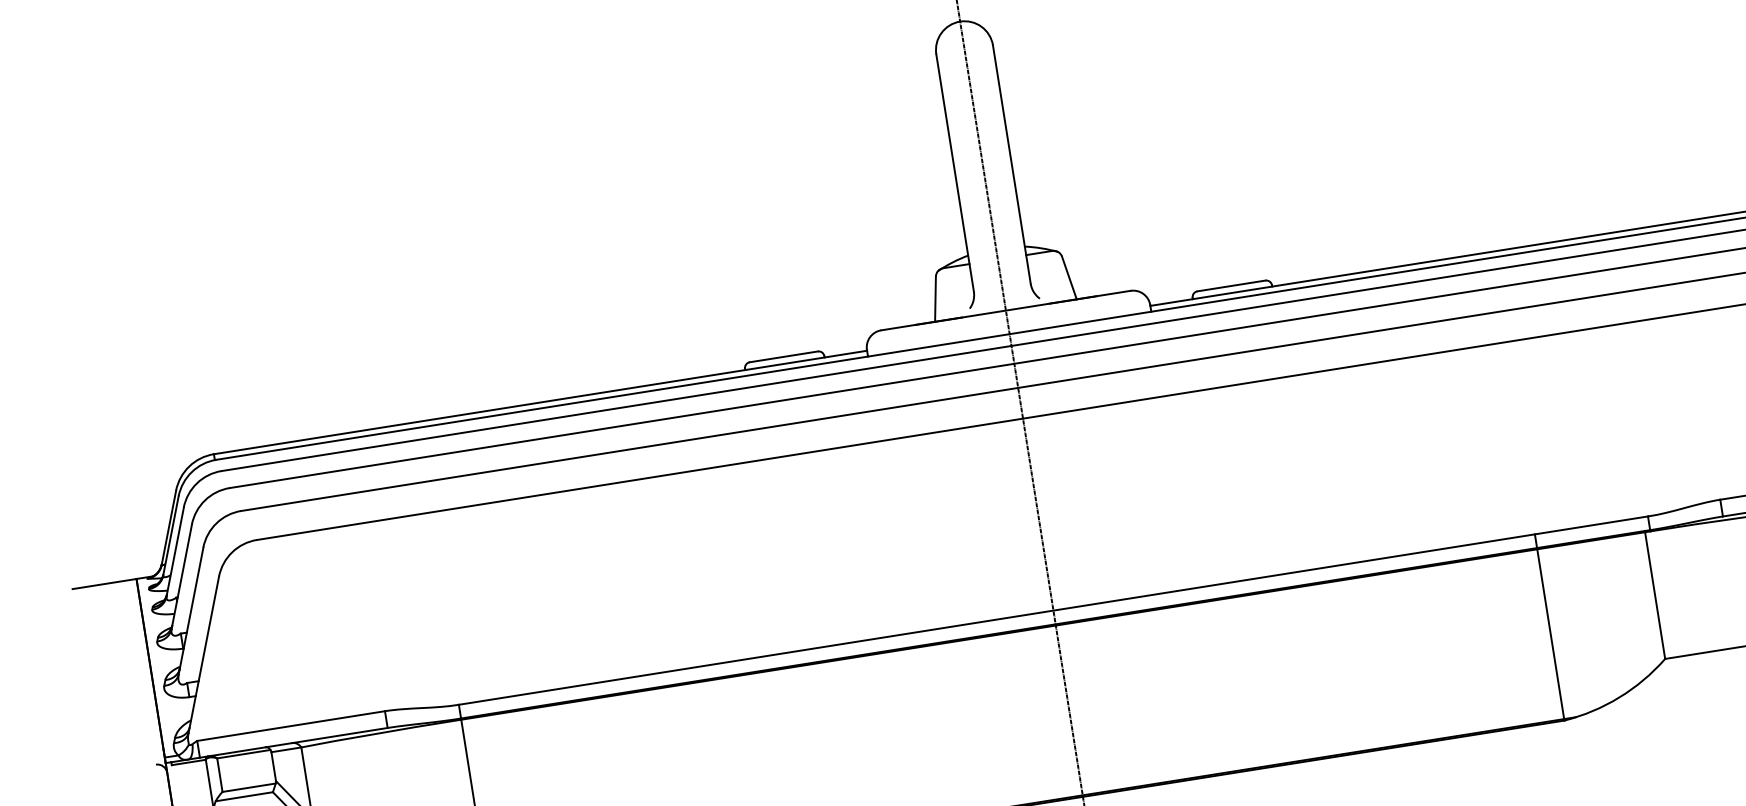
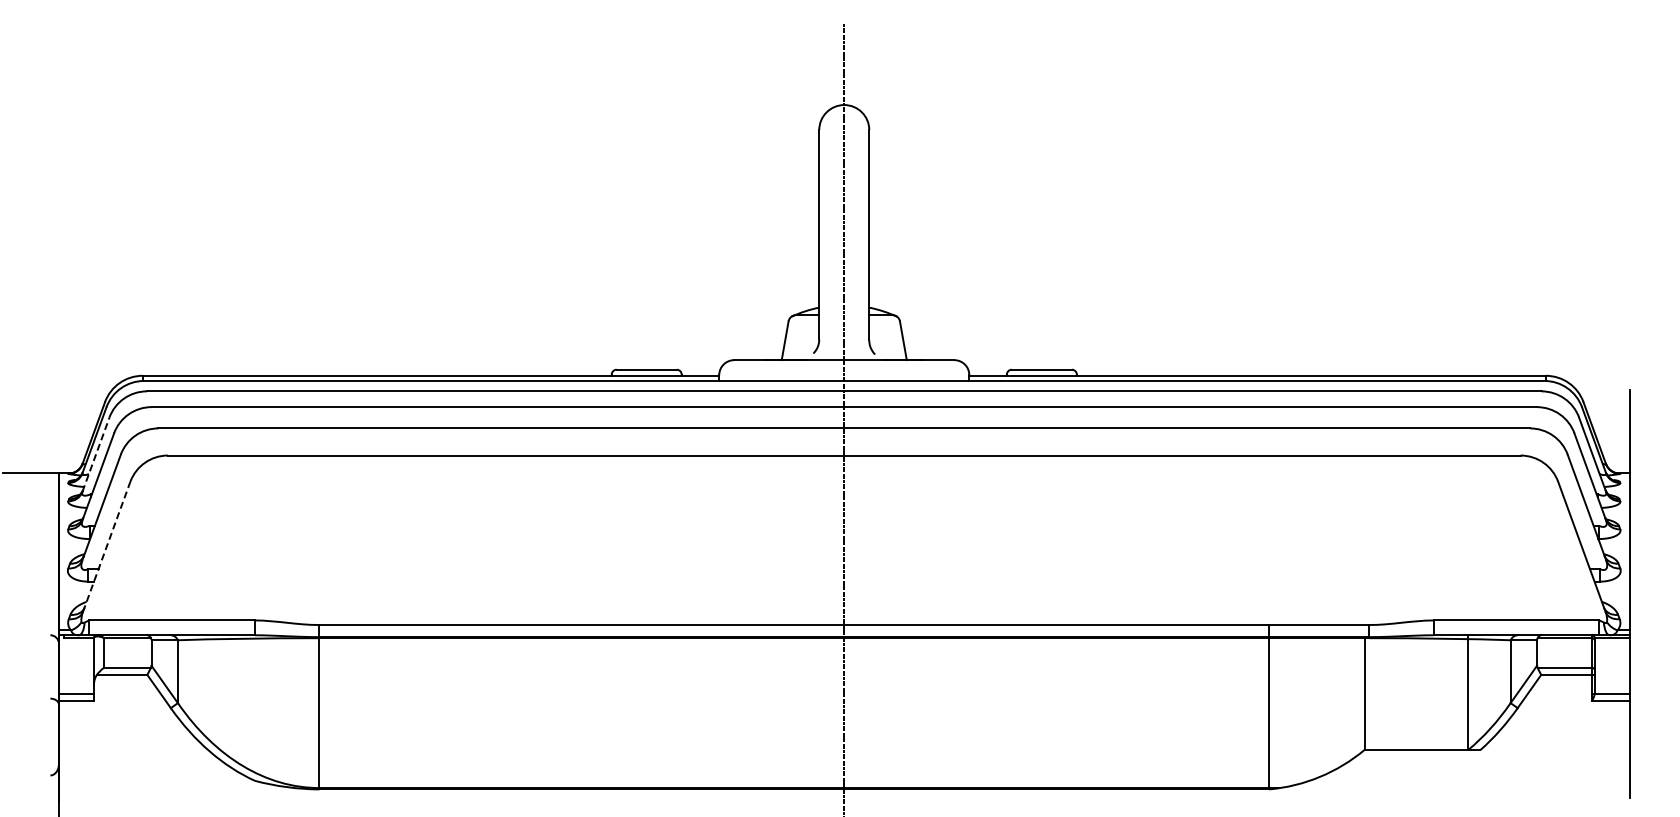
line: (175, 551) -> (96, 454), solid -> dashed
line: (203, 654) -> (106, 546), solid -> dashed

